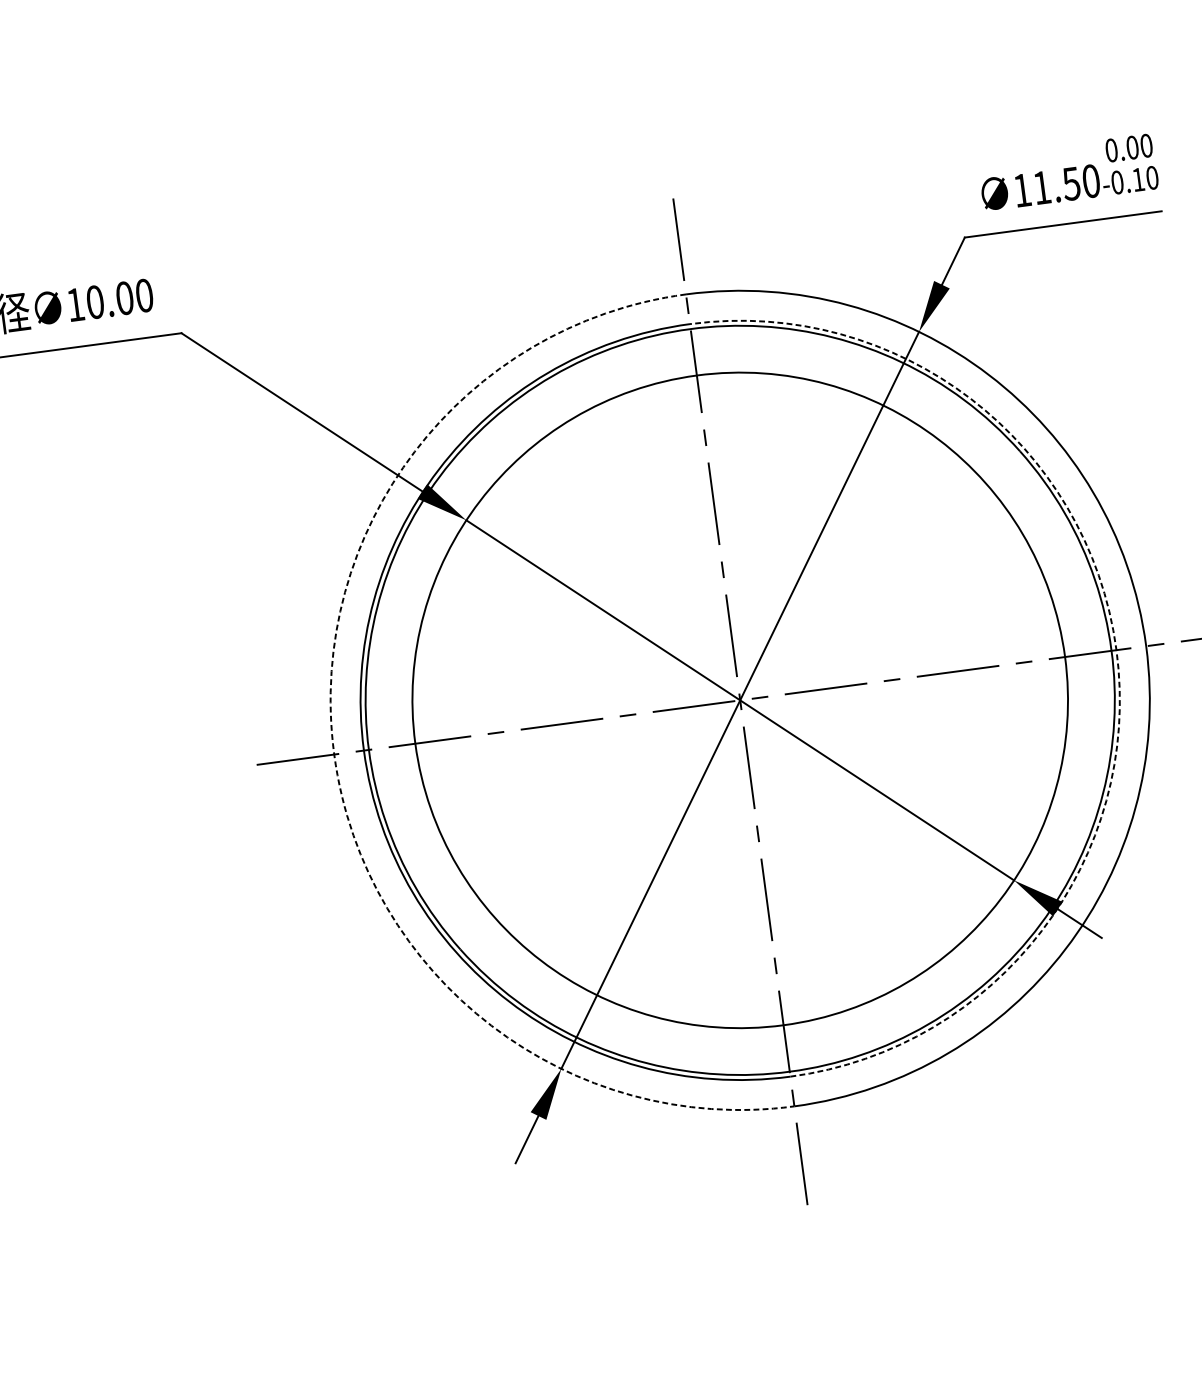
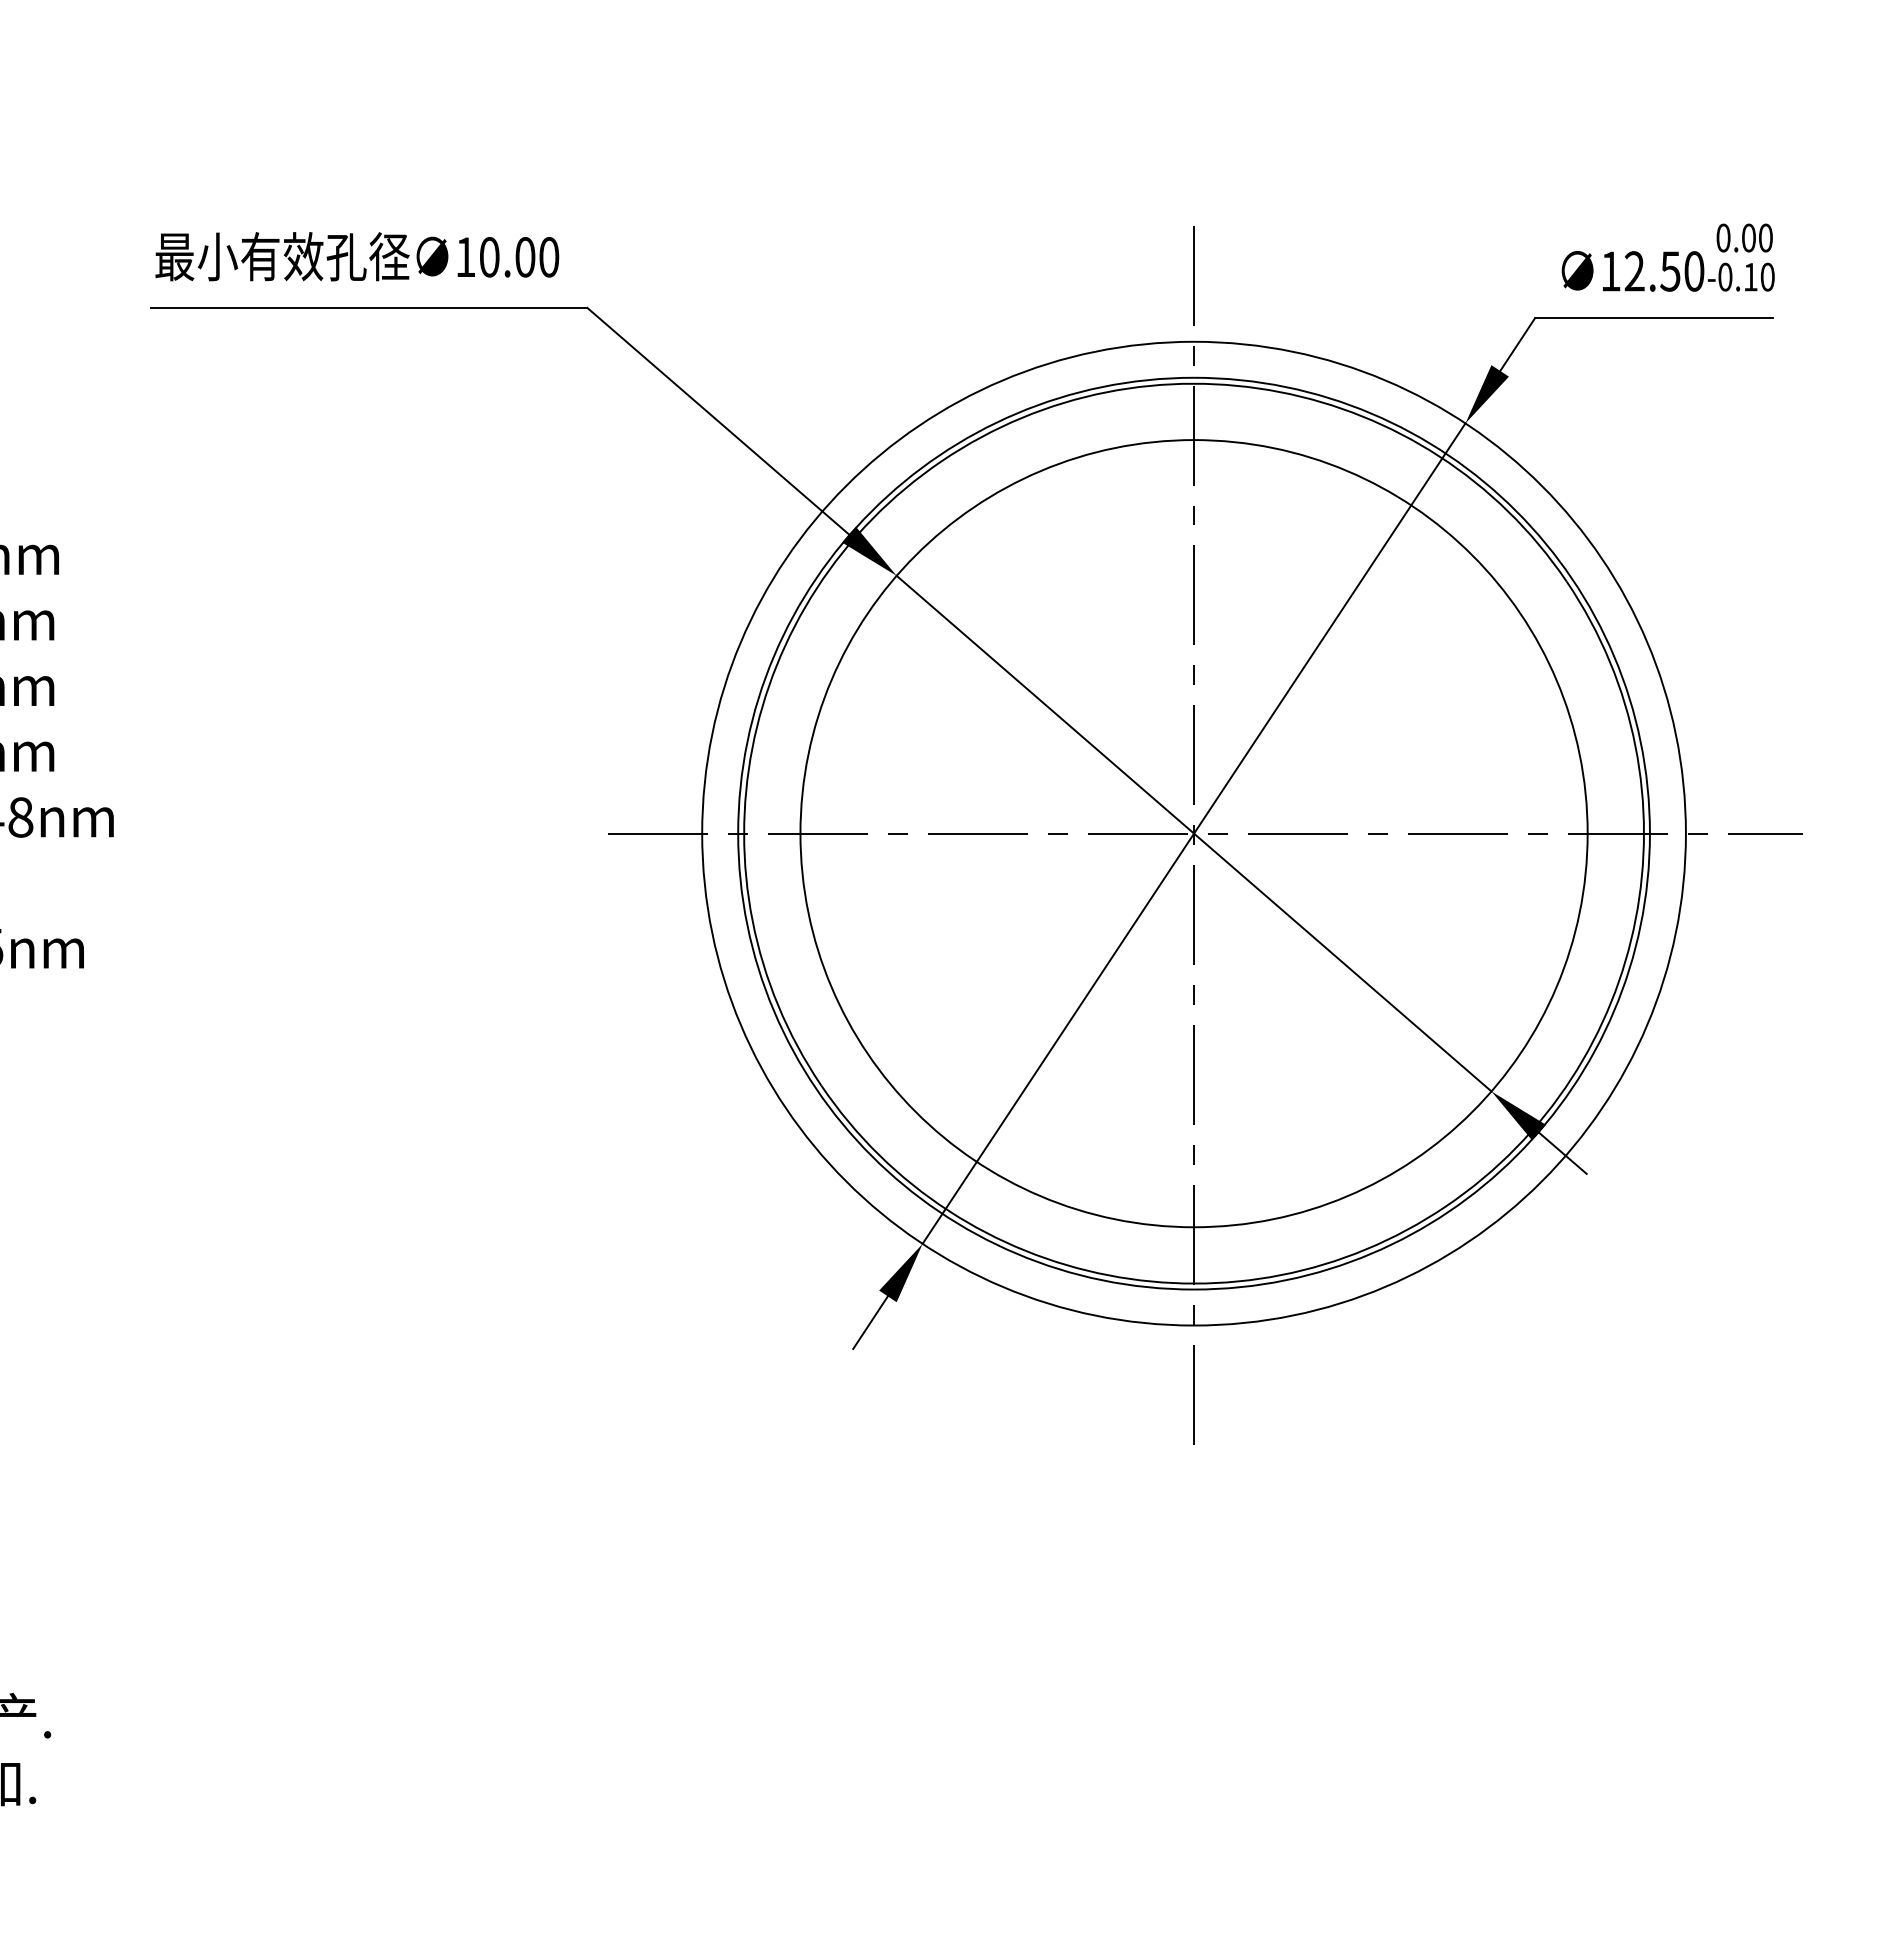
text: (1041, 187) -> (1634, 271), 11.50 -> 12.50
arc: (1116, 650) -> (1649, 833), dashed -> solid
arc: (334, 754) -> (702, 833), dashed -> solid

